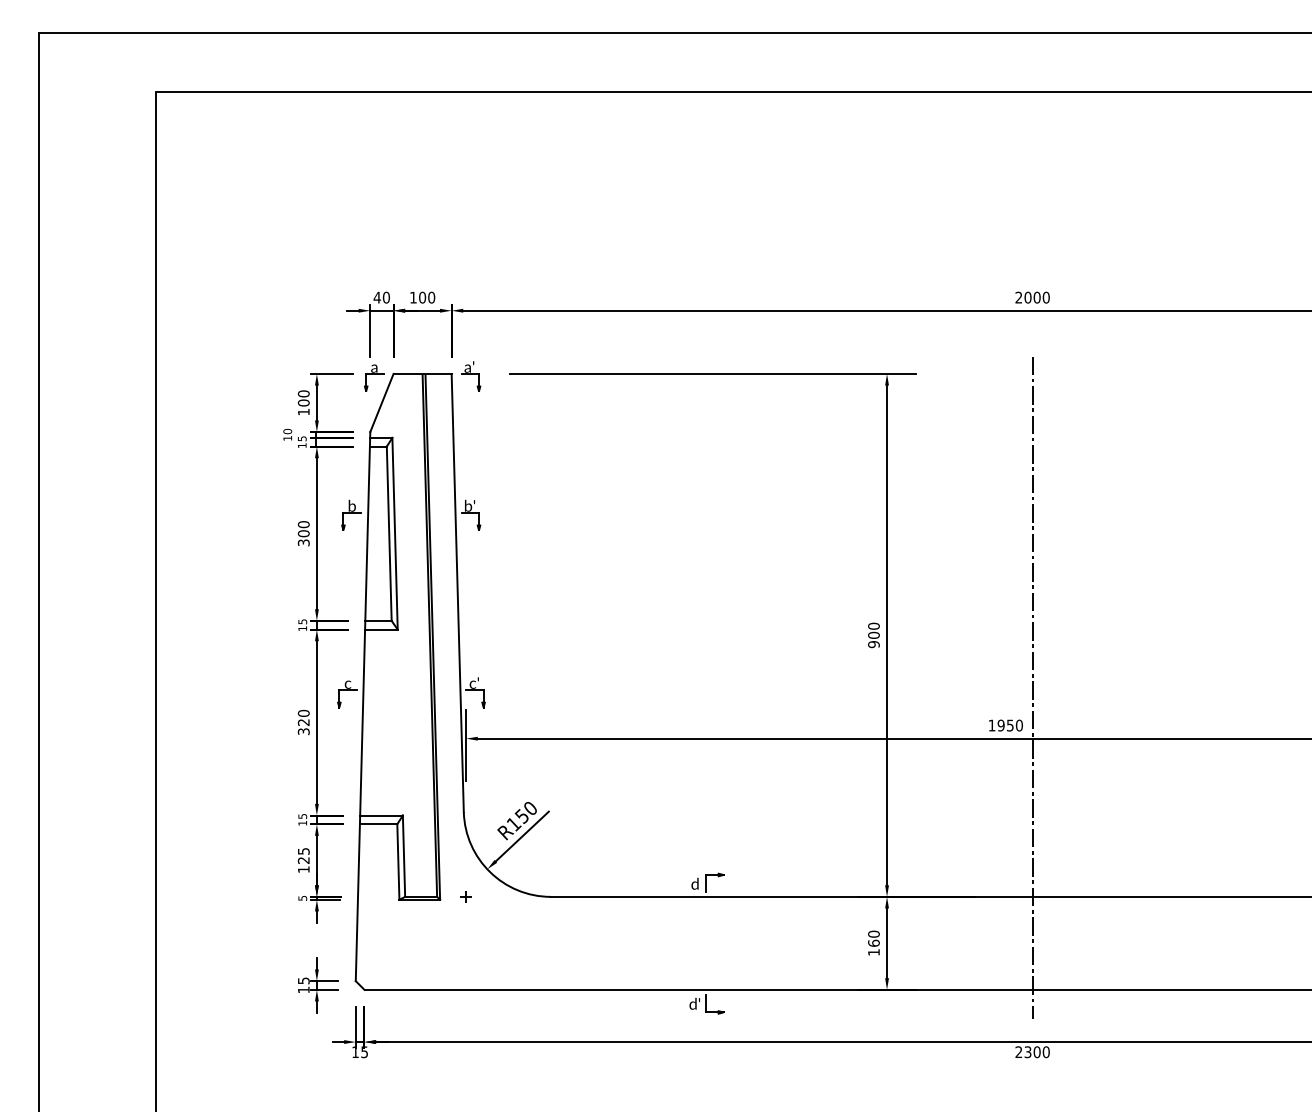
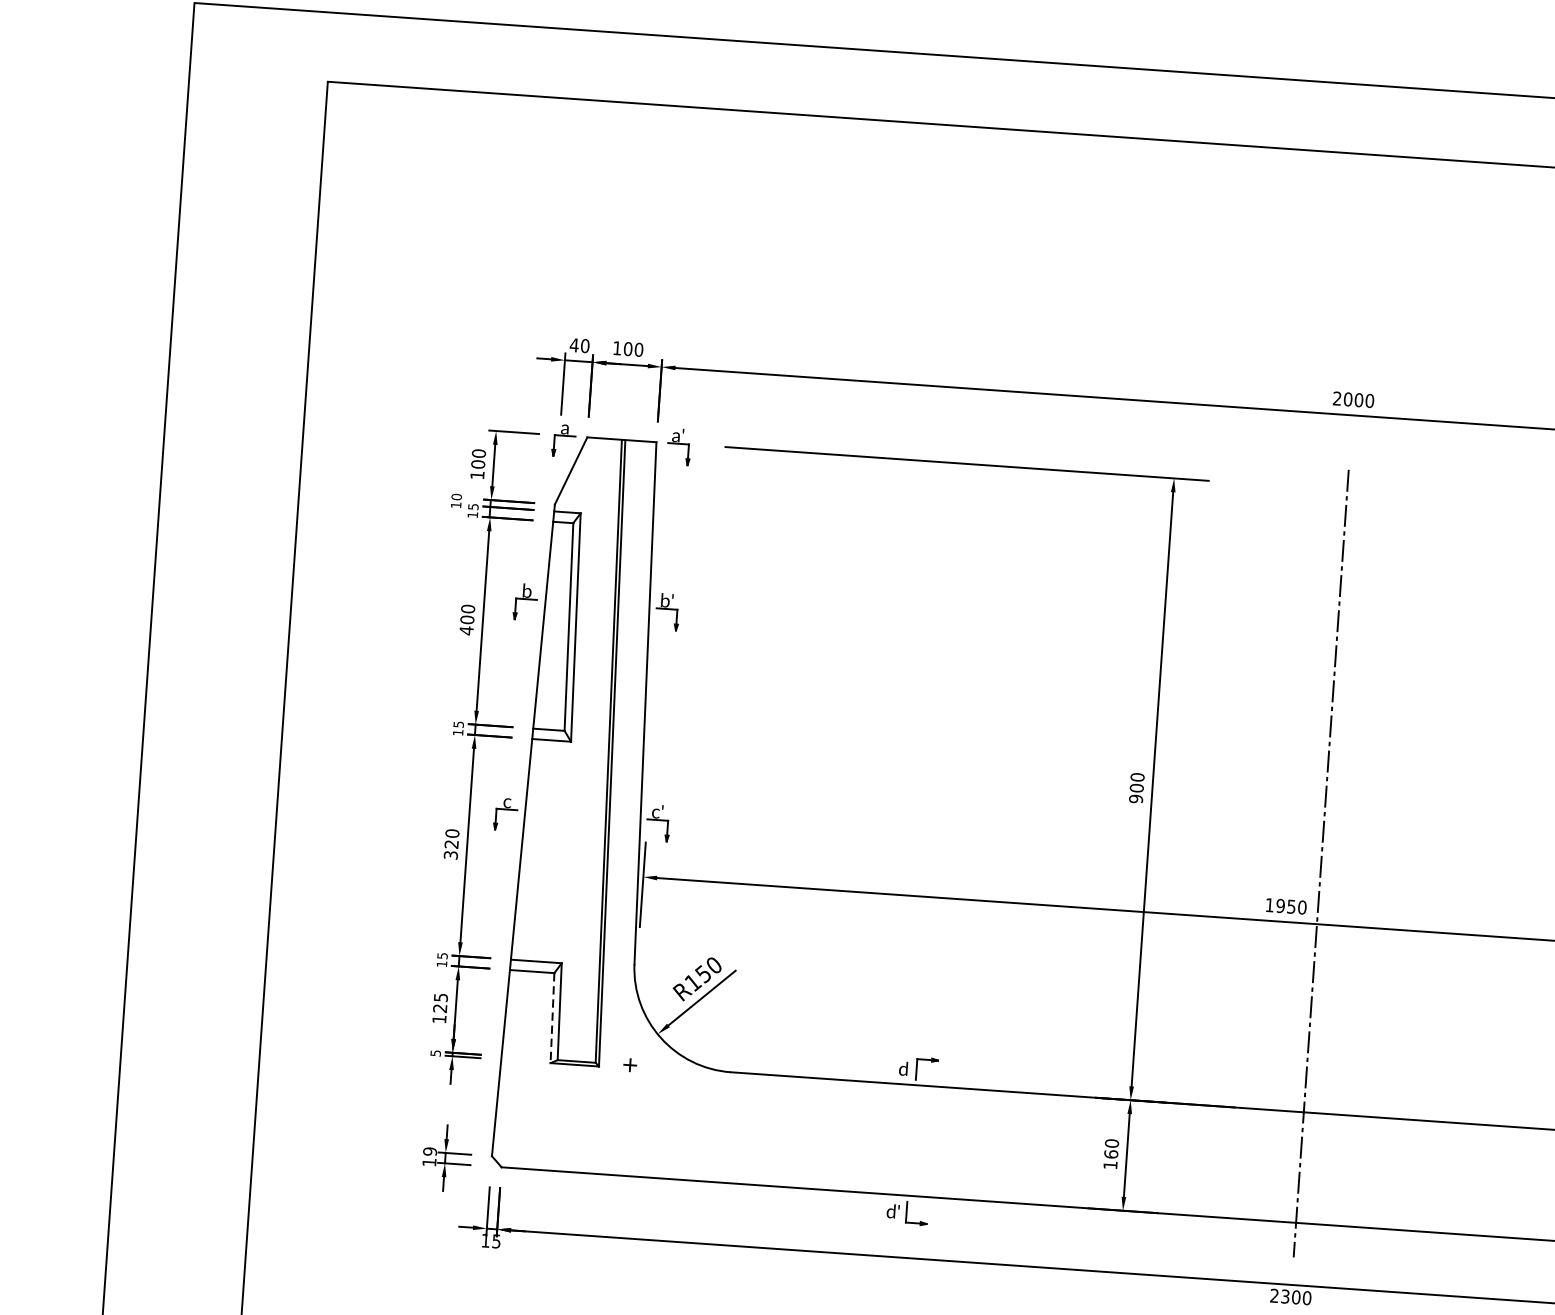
text: (303, 542) -> (466, 630), 300 -> 400
line: (398, 862) -> (552, 1018), solid -> dashed
text: (303, 980) -> (429, 1151), 15 -> 19

